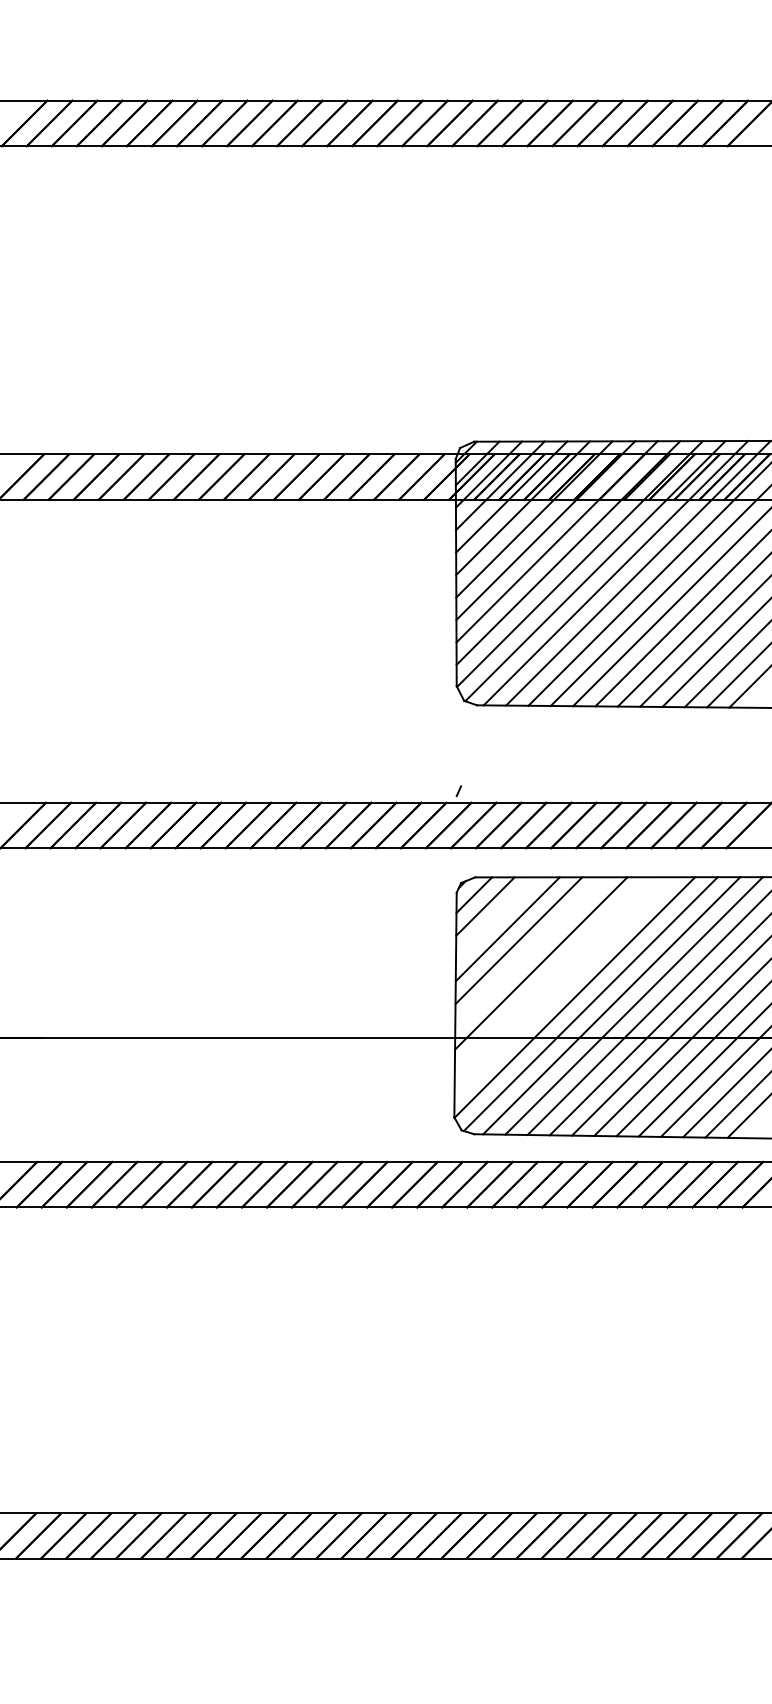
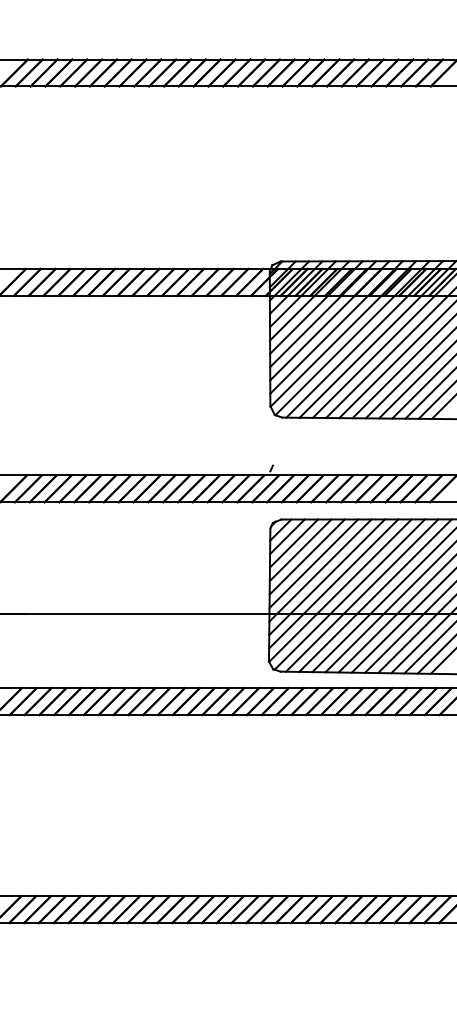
line: (495, 917) -> (293, 543), added
line: (529, 951) -> (313, 563), added
line: (551, 975) -> (326, 577), added
line: (563, 985) -> (333, 583), added

